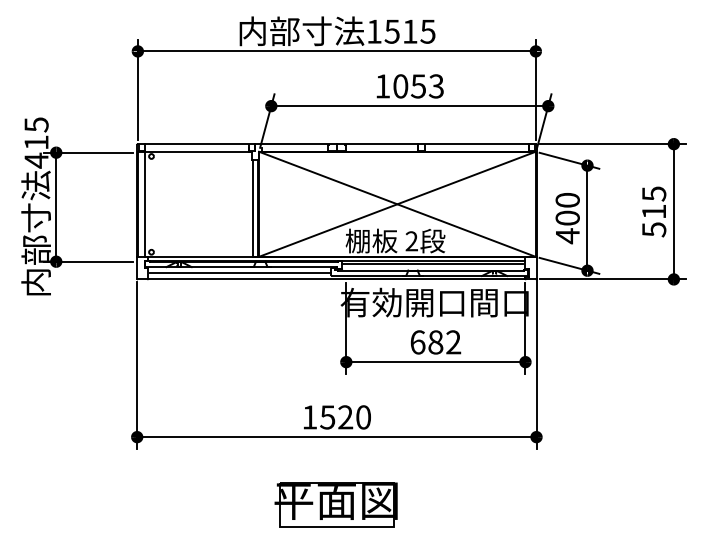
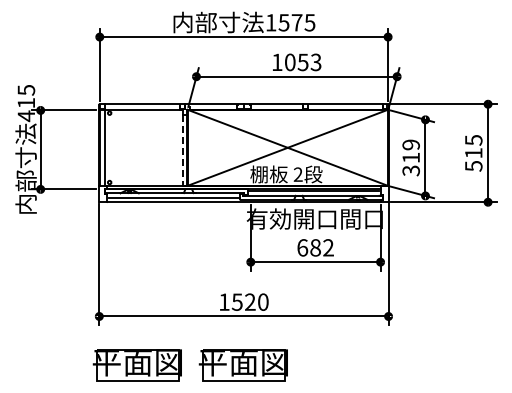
text: (409, 31) -> (296, 22), 1515 -> 1575
line: (252, 209) -> (182, 151), solid -> dashed
text: (566, 217) -> (410, 157), 400 -> 319
part: (188, 504) -> (136, 365), added

